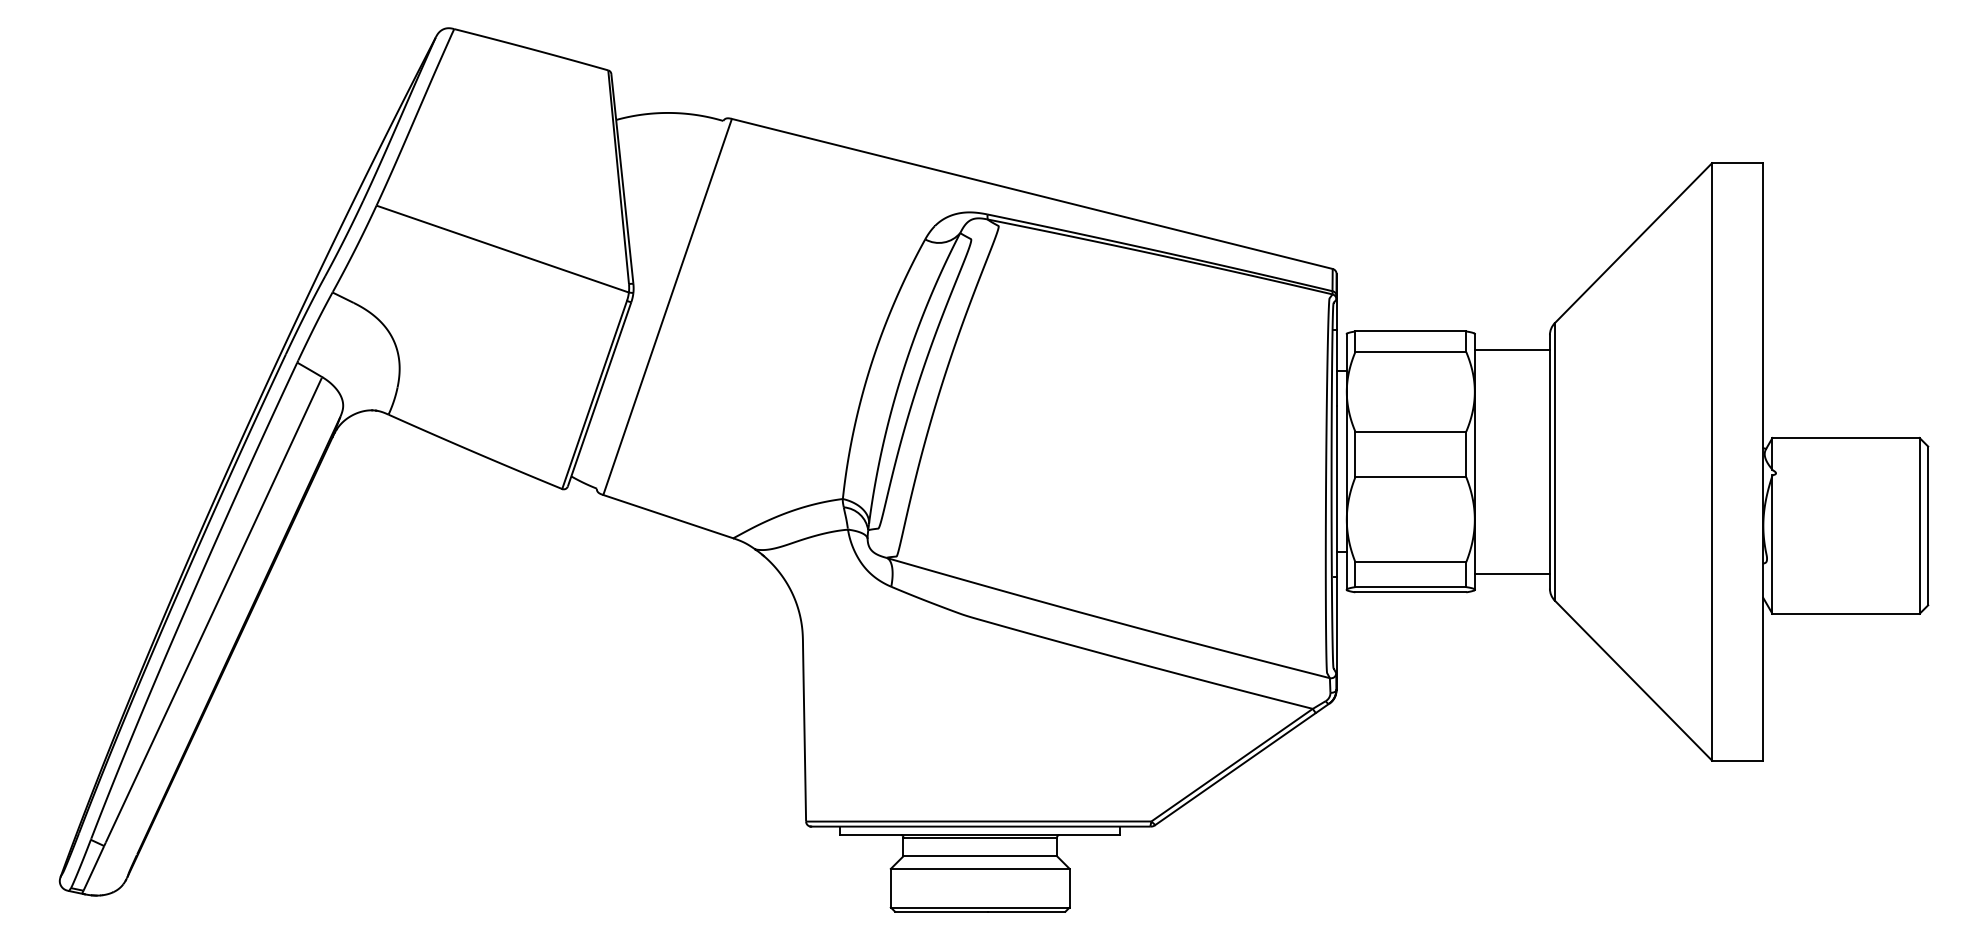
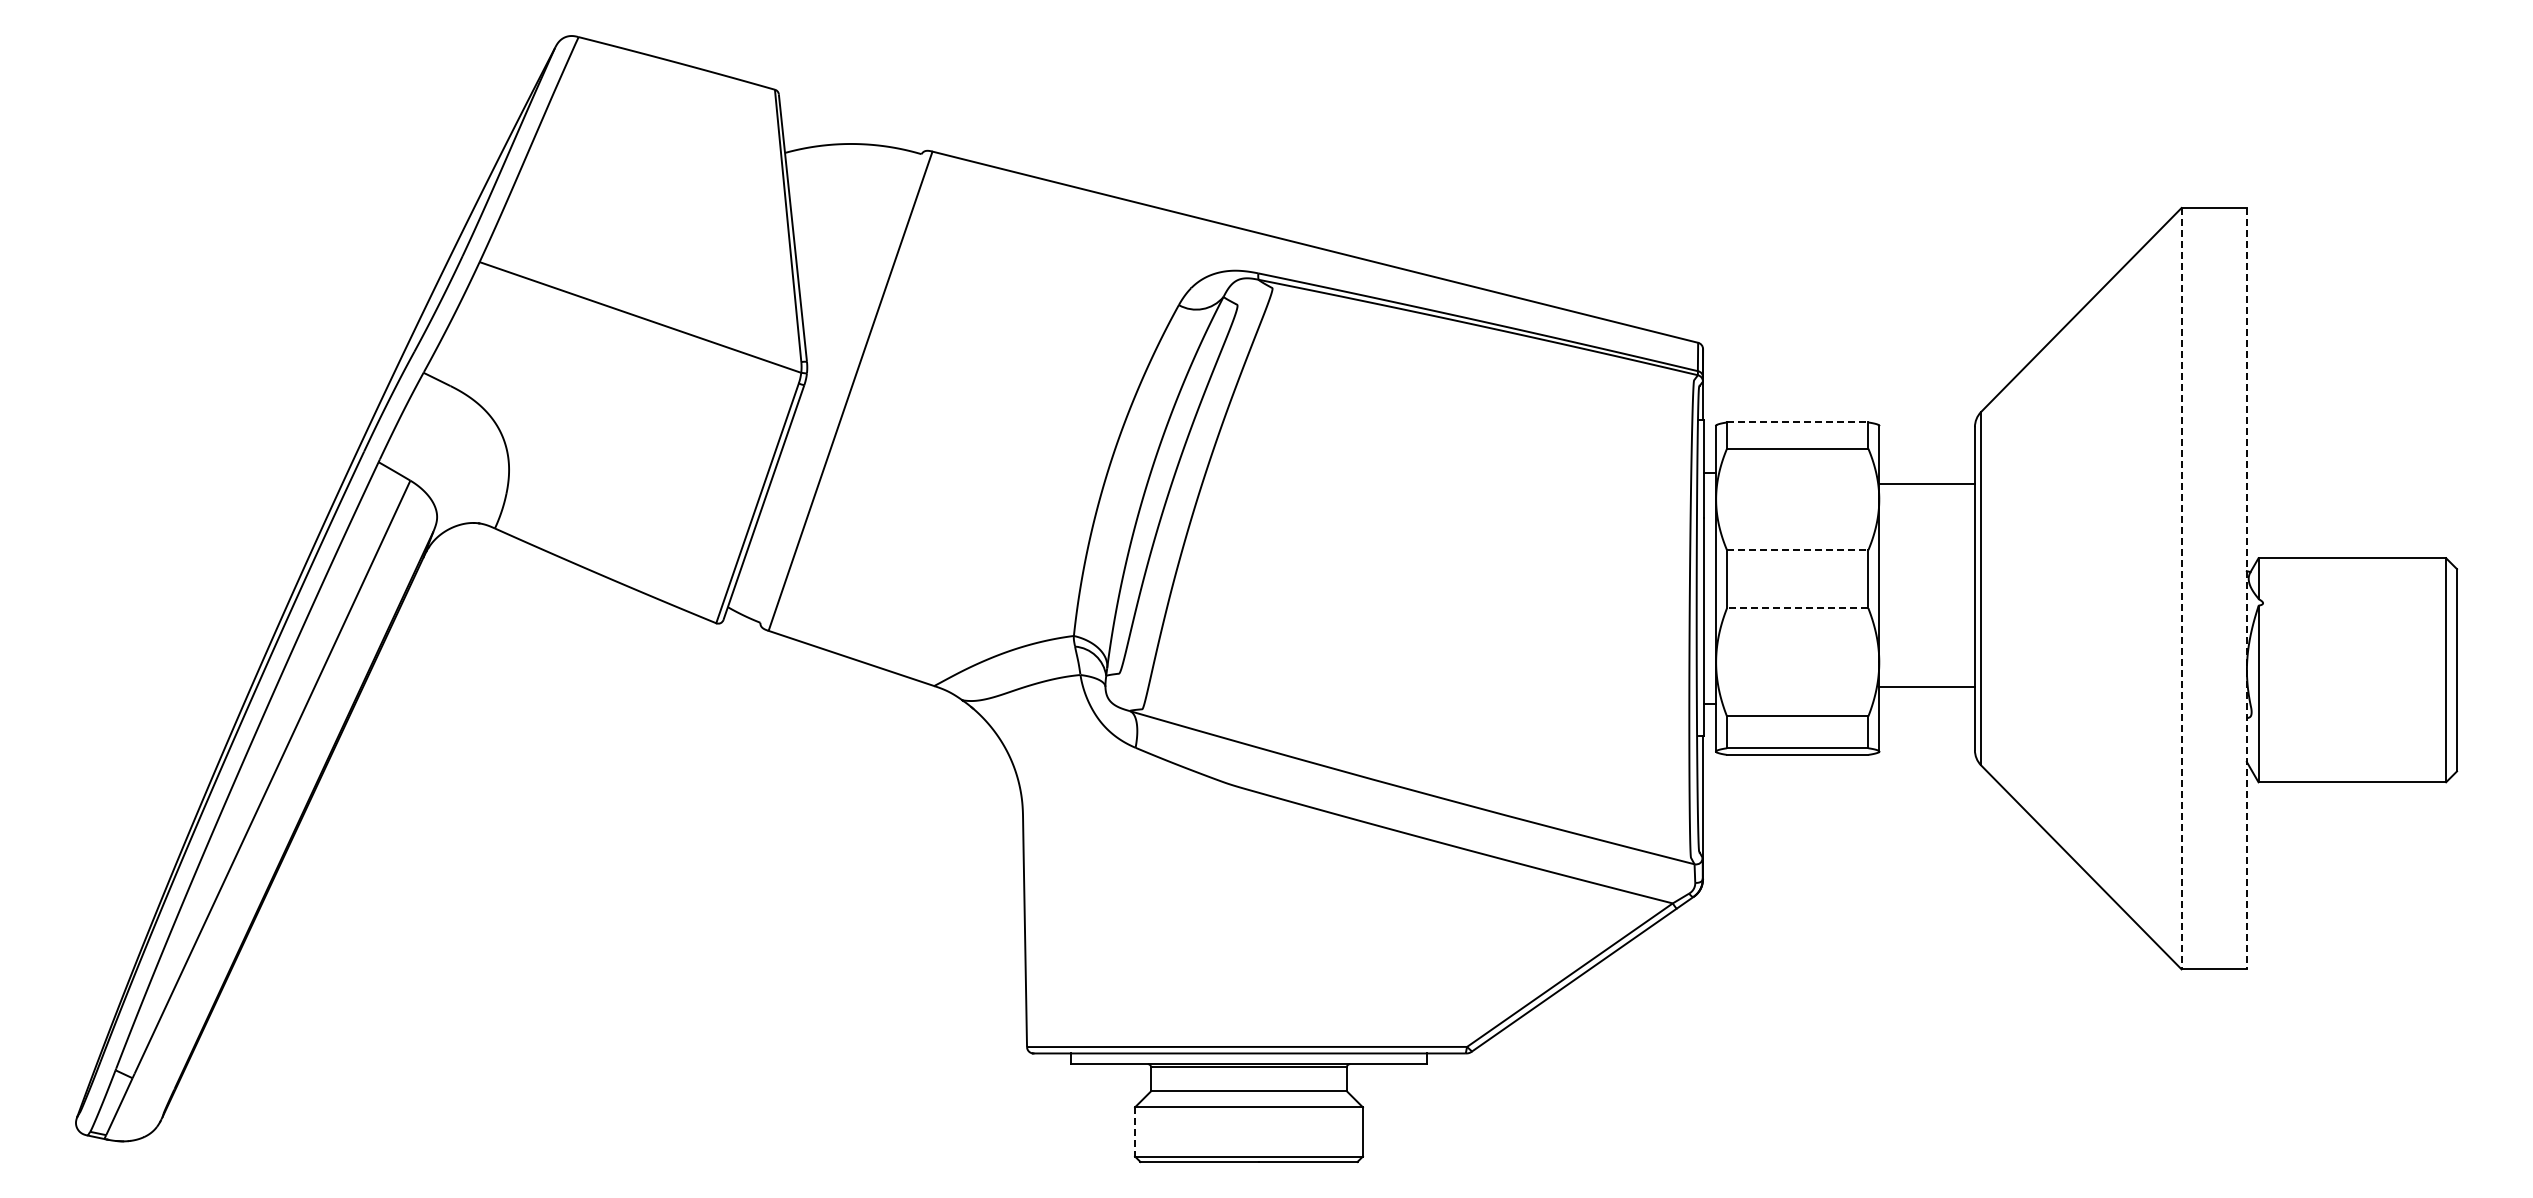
line: (1410, 331) -> (1797, 422), solid -> dashed
line: (1511, 350) -> (1926, 484), moved
line: (1410, 431) -> (1797, 550), solid -> dashed
line: (1712, 461) -> (2181, 588), solid -> dashed
line: (1763, 461) -> (2246, 588), solid -> dashed
line: (1410, 477) -> (1797, 608), solid -> dashed
line: (1511, 573) -> (1926, 687), moved
line: (891, 887) -> (1135, 1131), solid -> dashed

